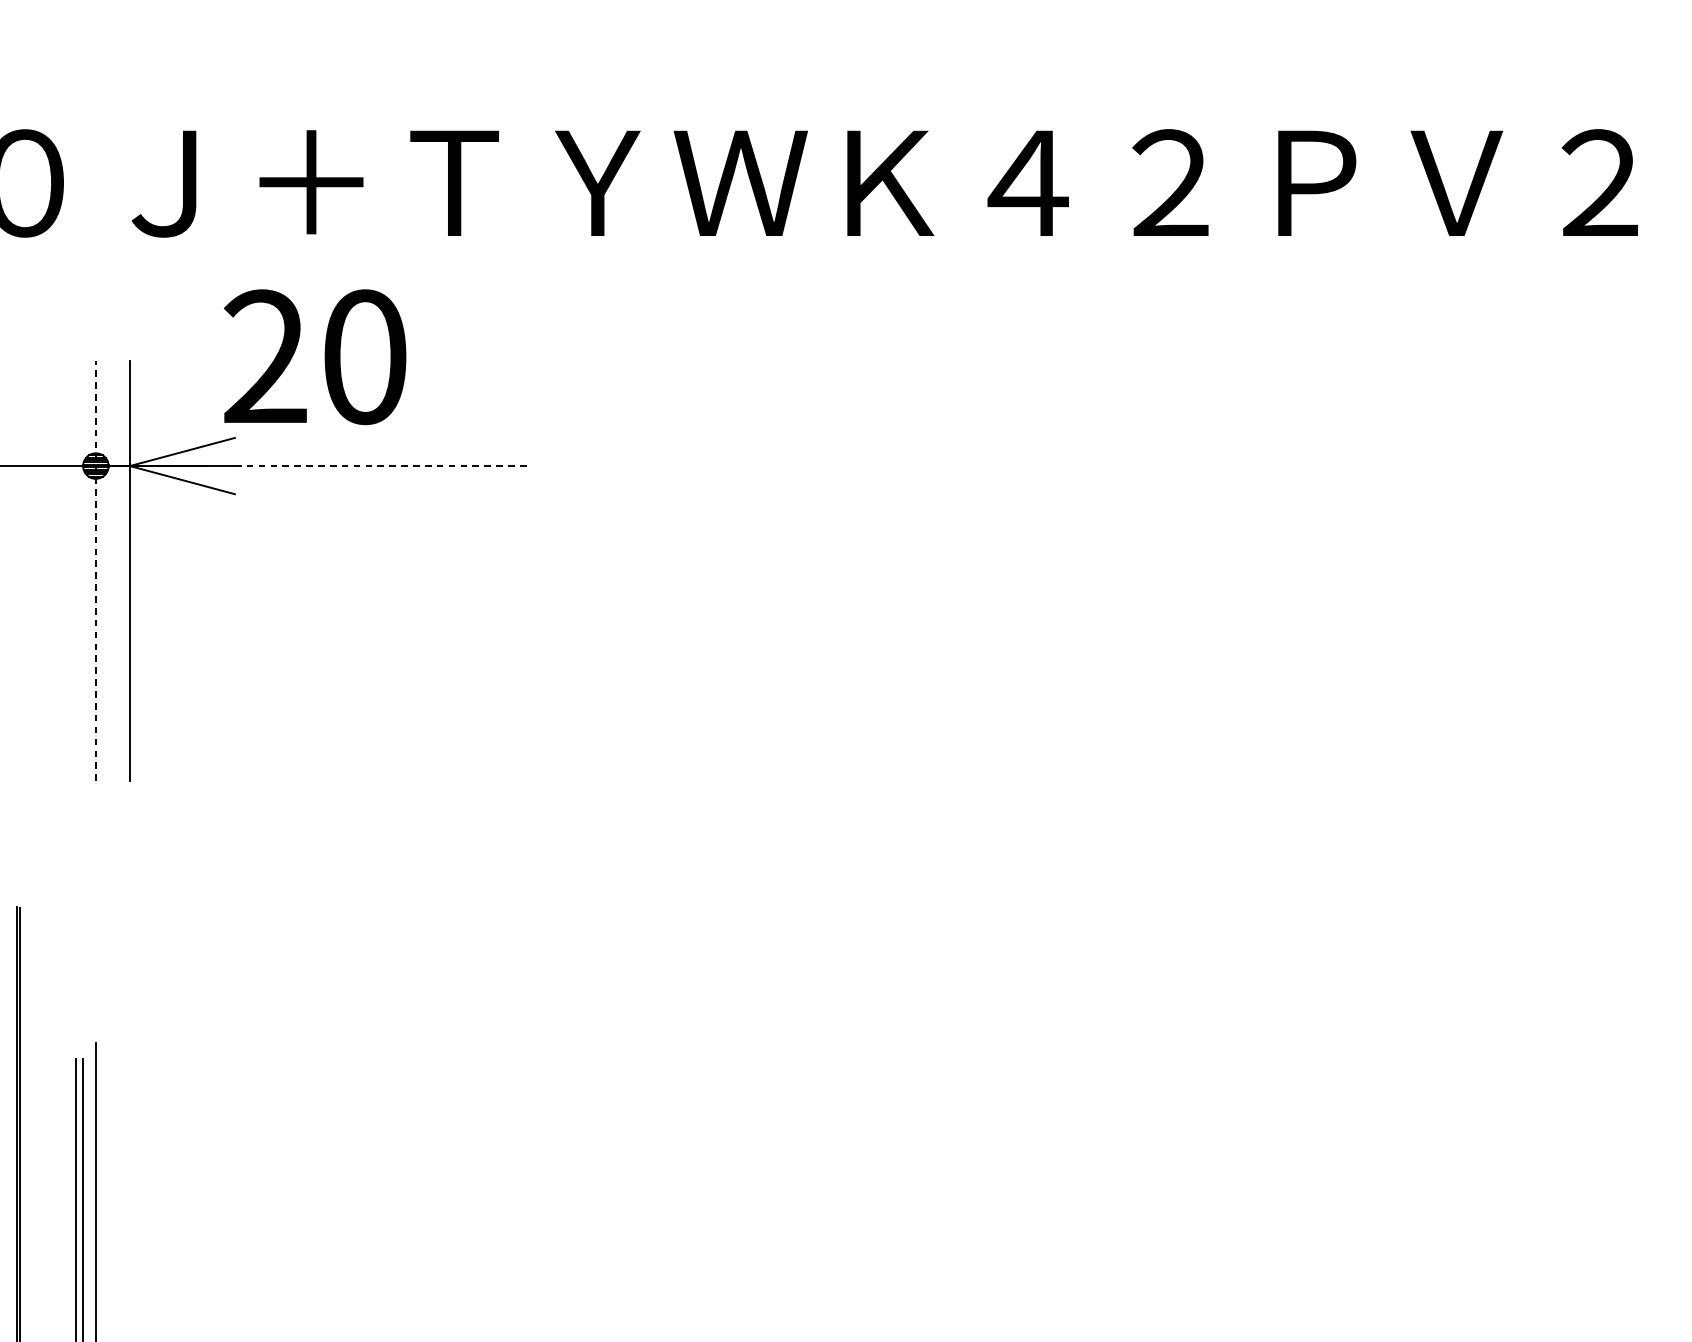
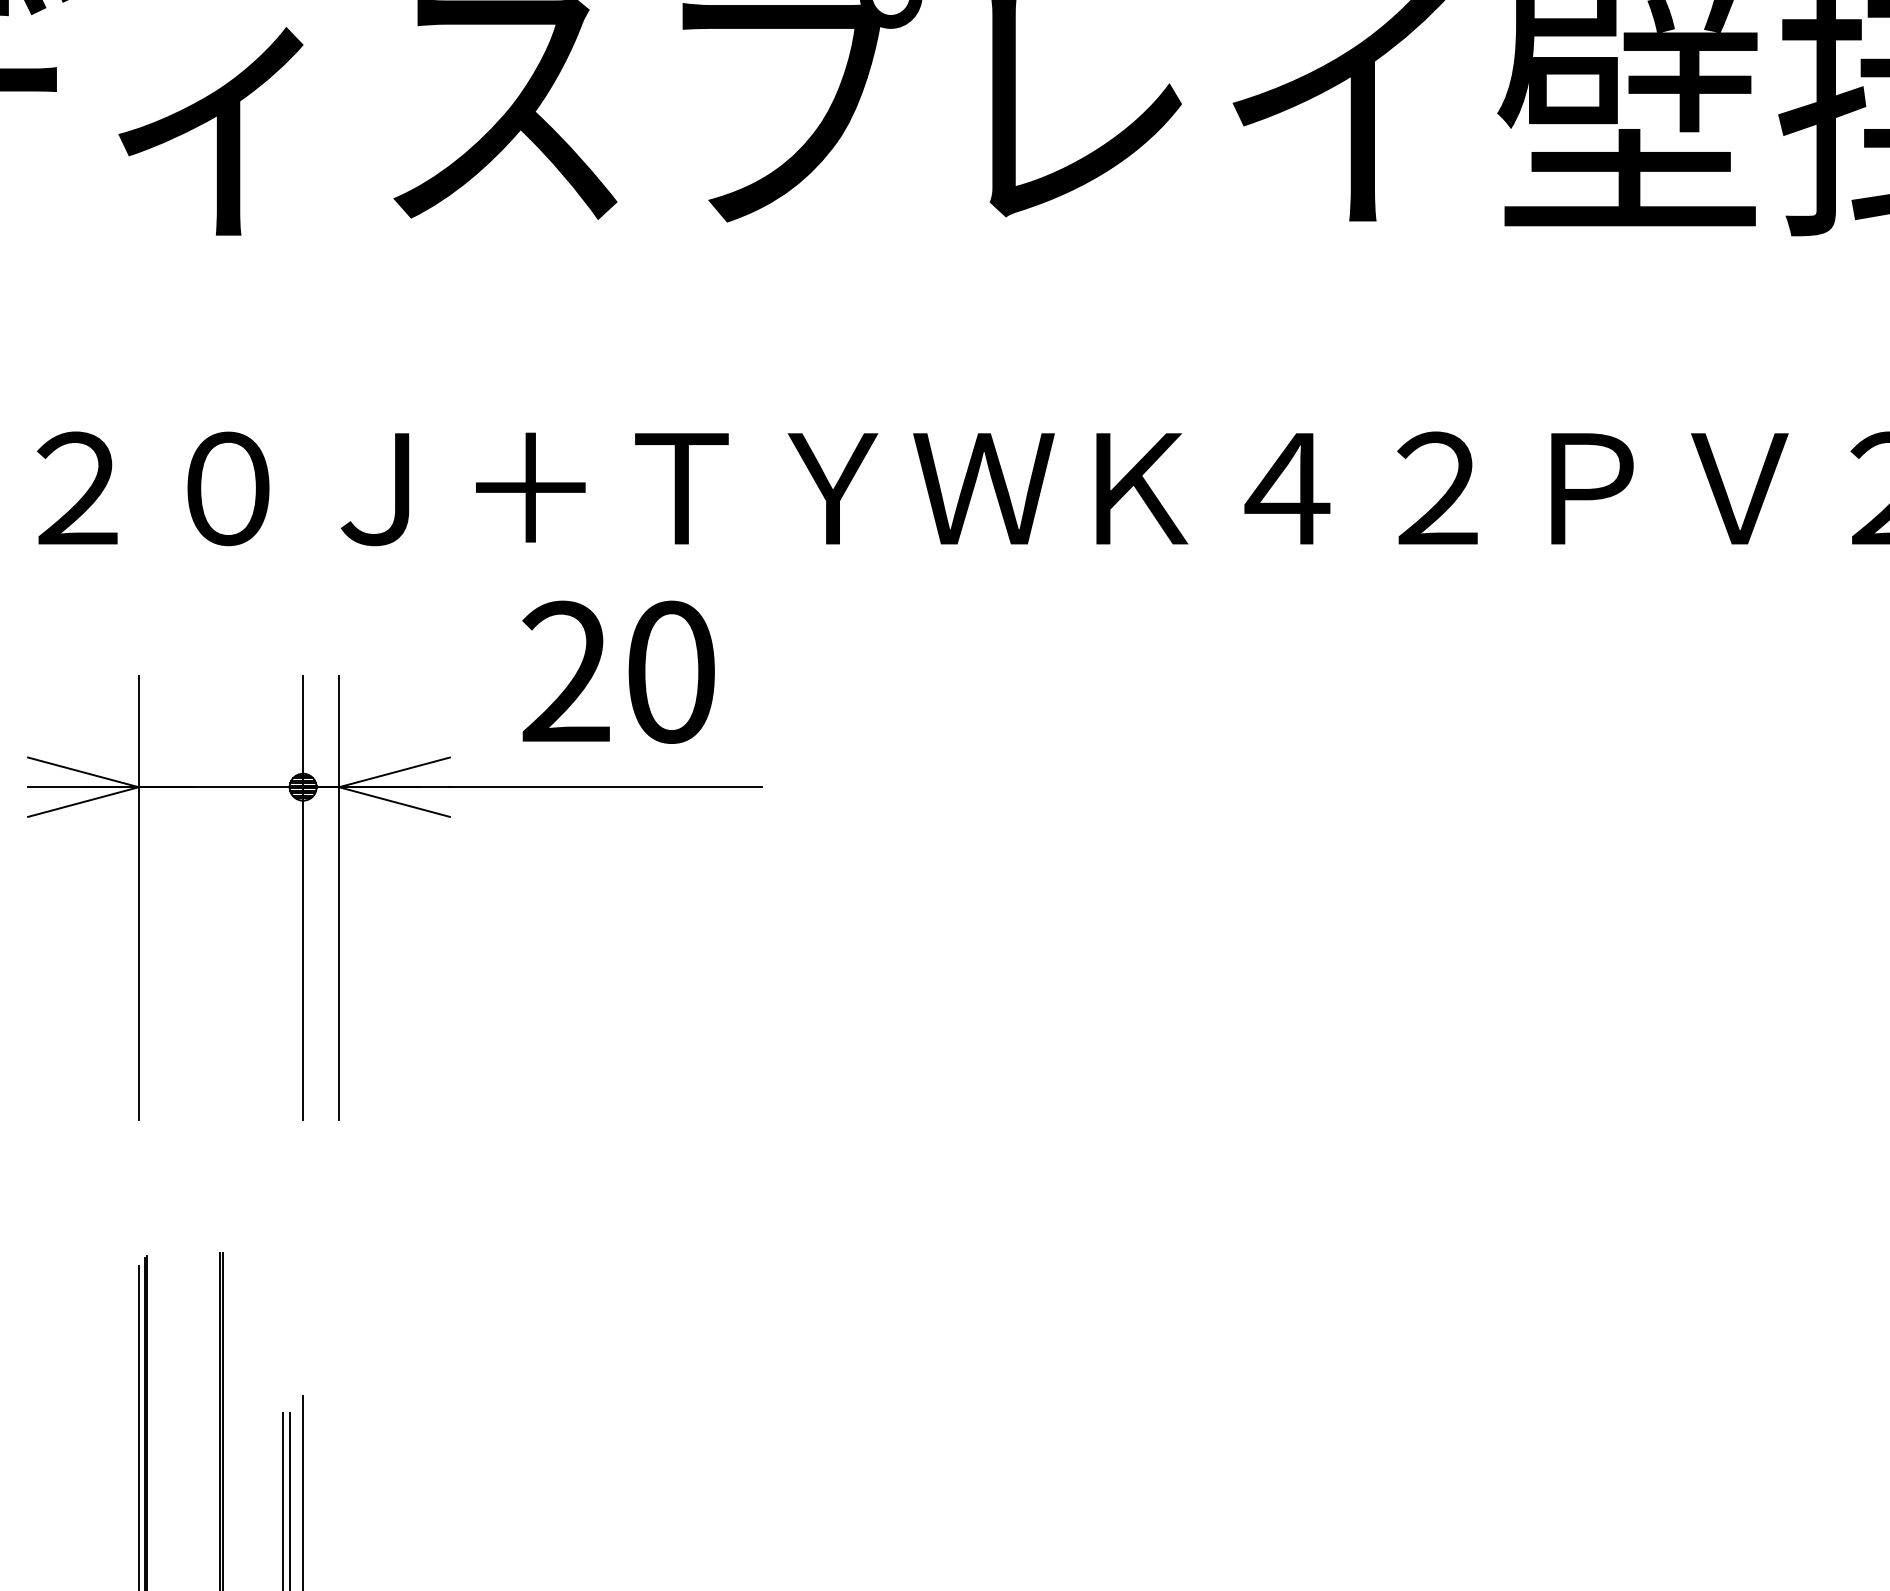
text: (315, 356) -> (618, 671), moved
line: (383, 466) -> (606, 787), dashed -> solid
line: (96, 571) -> (303, 898), dashed -> solid

